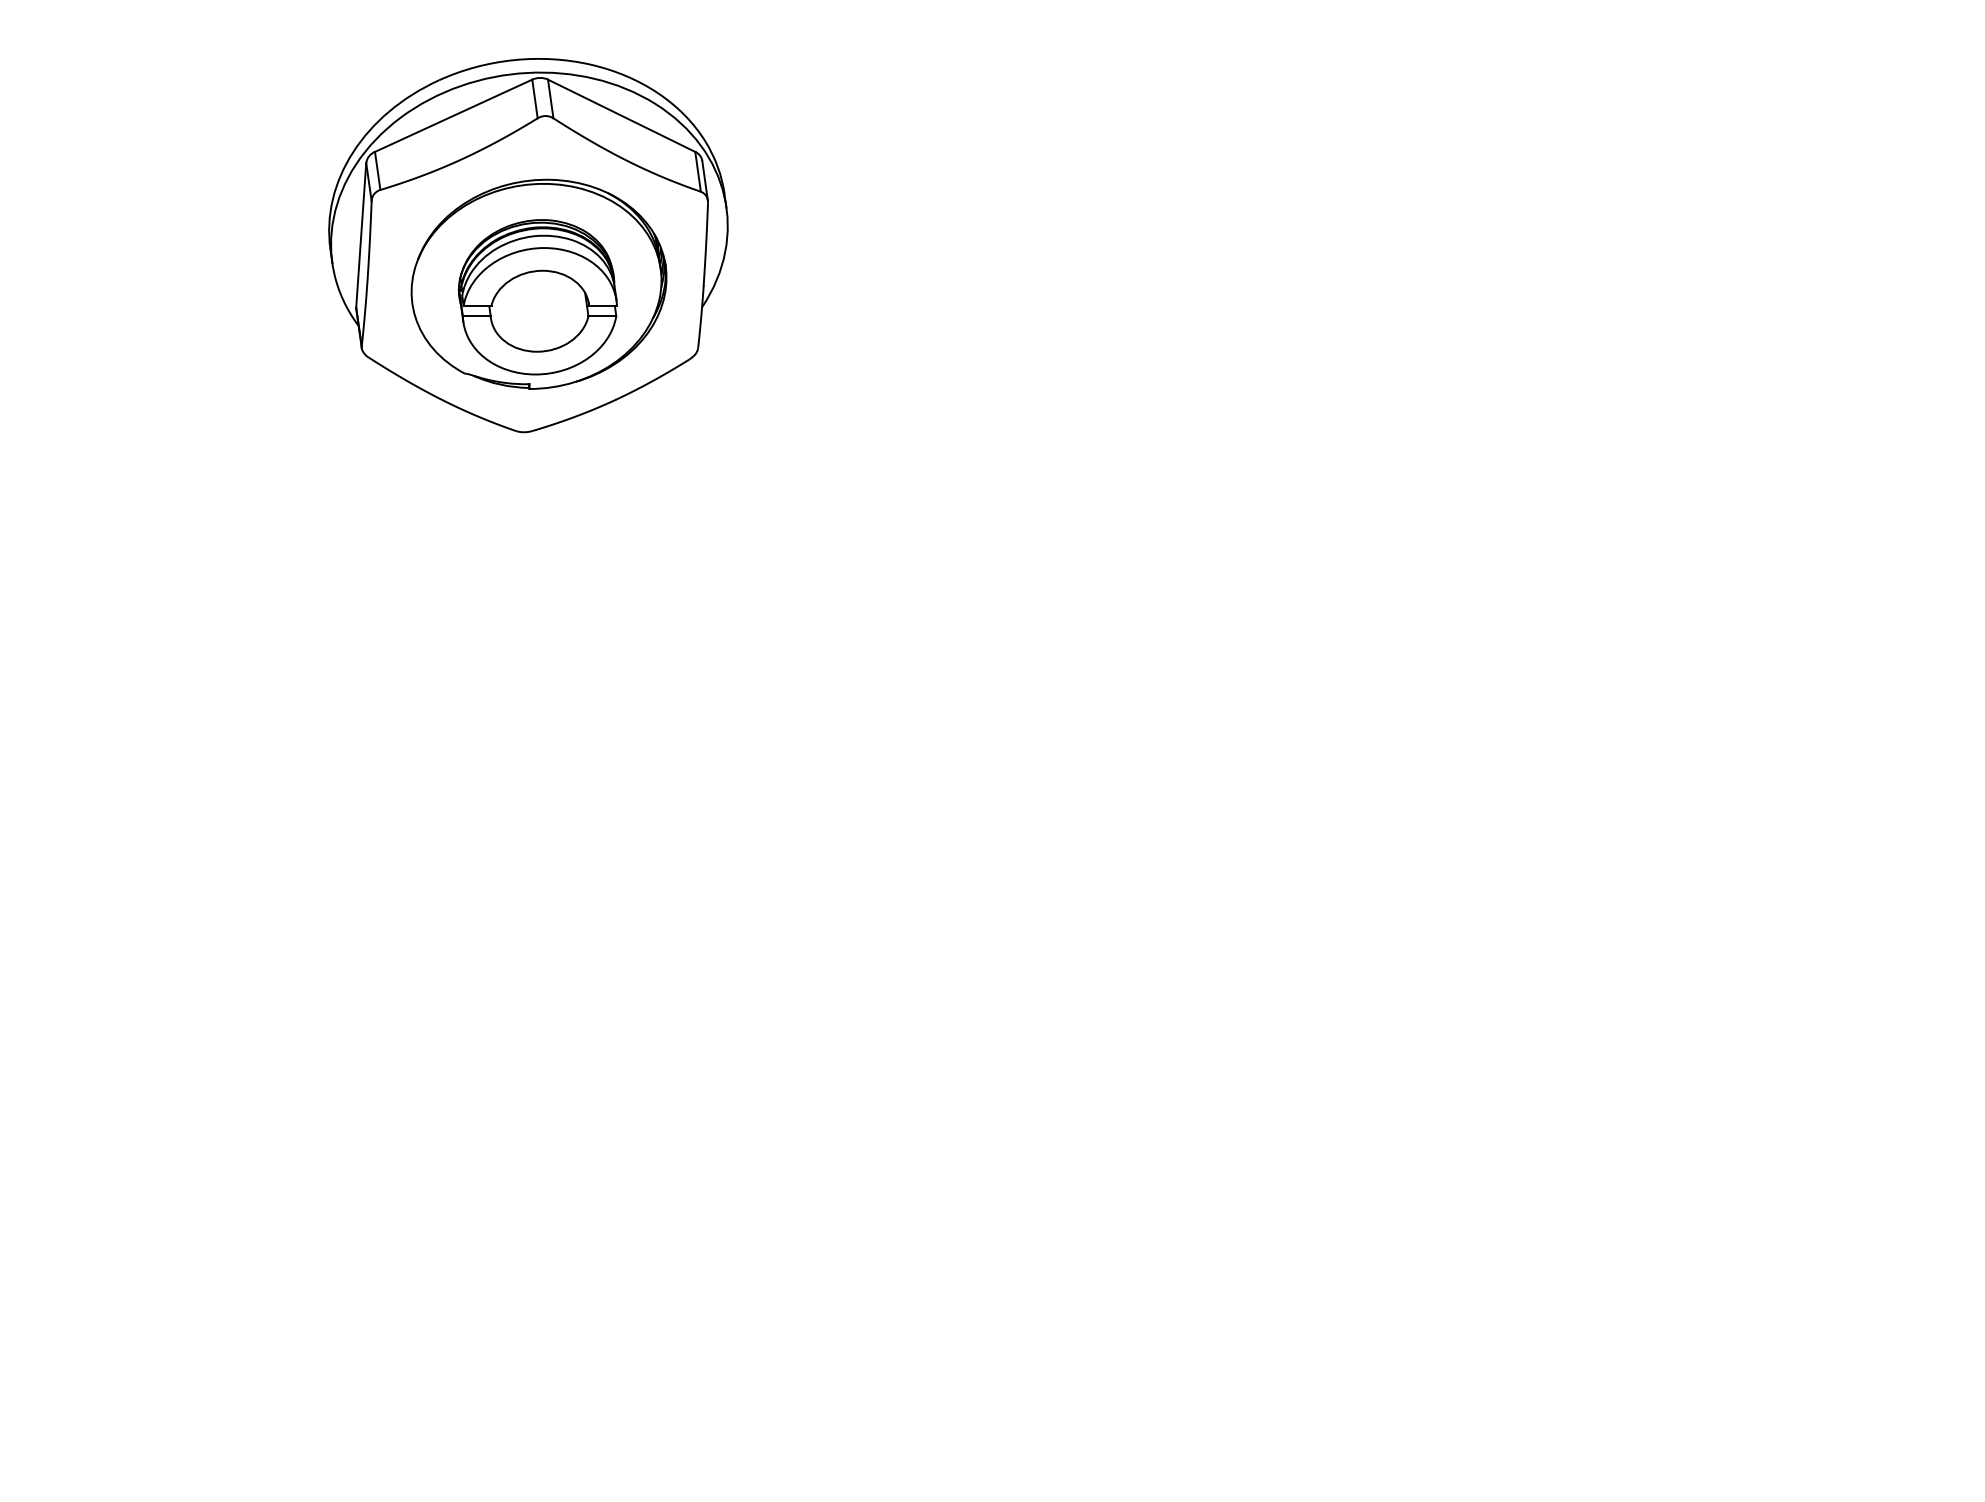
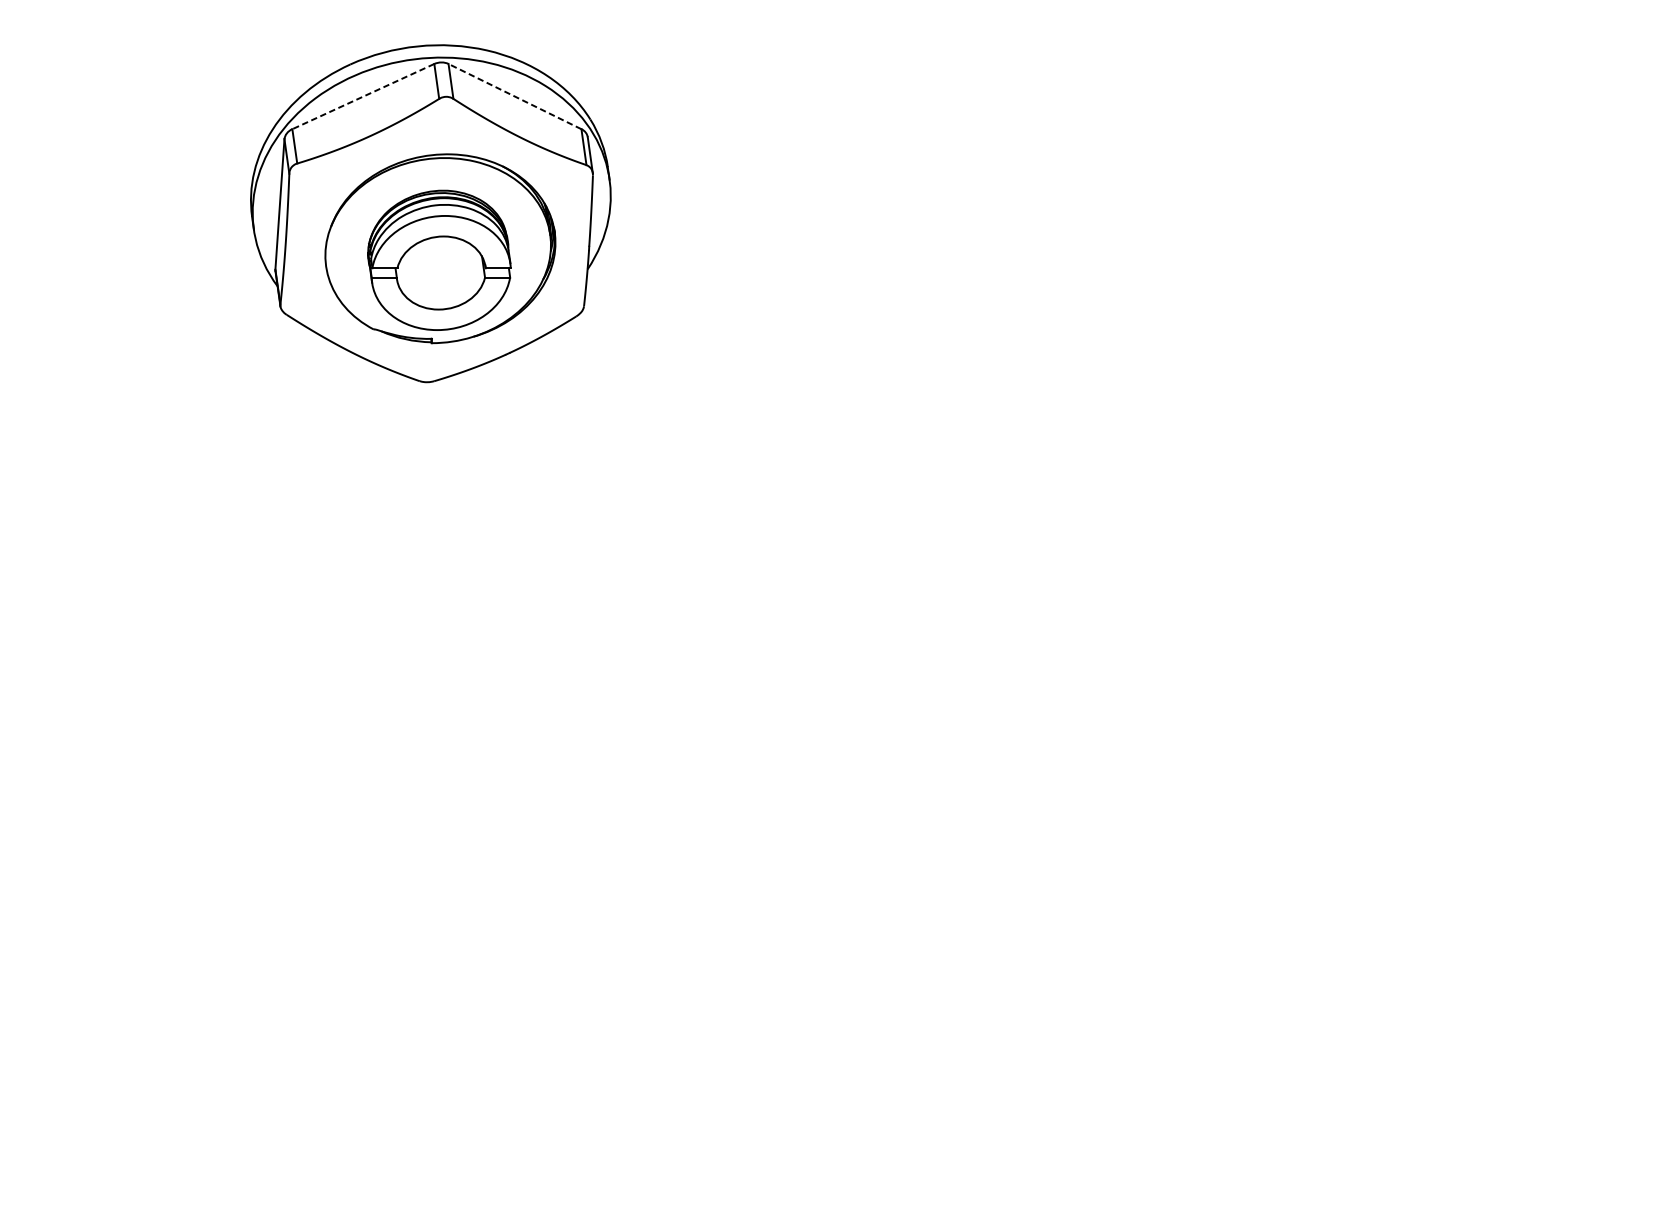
line: (453, 115) -> (363, 96), solid -> dashed
line: (621, 115) -> (514, 96), solid -> dashed

